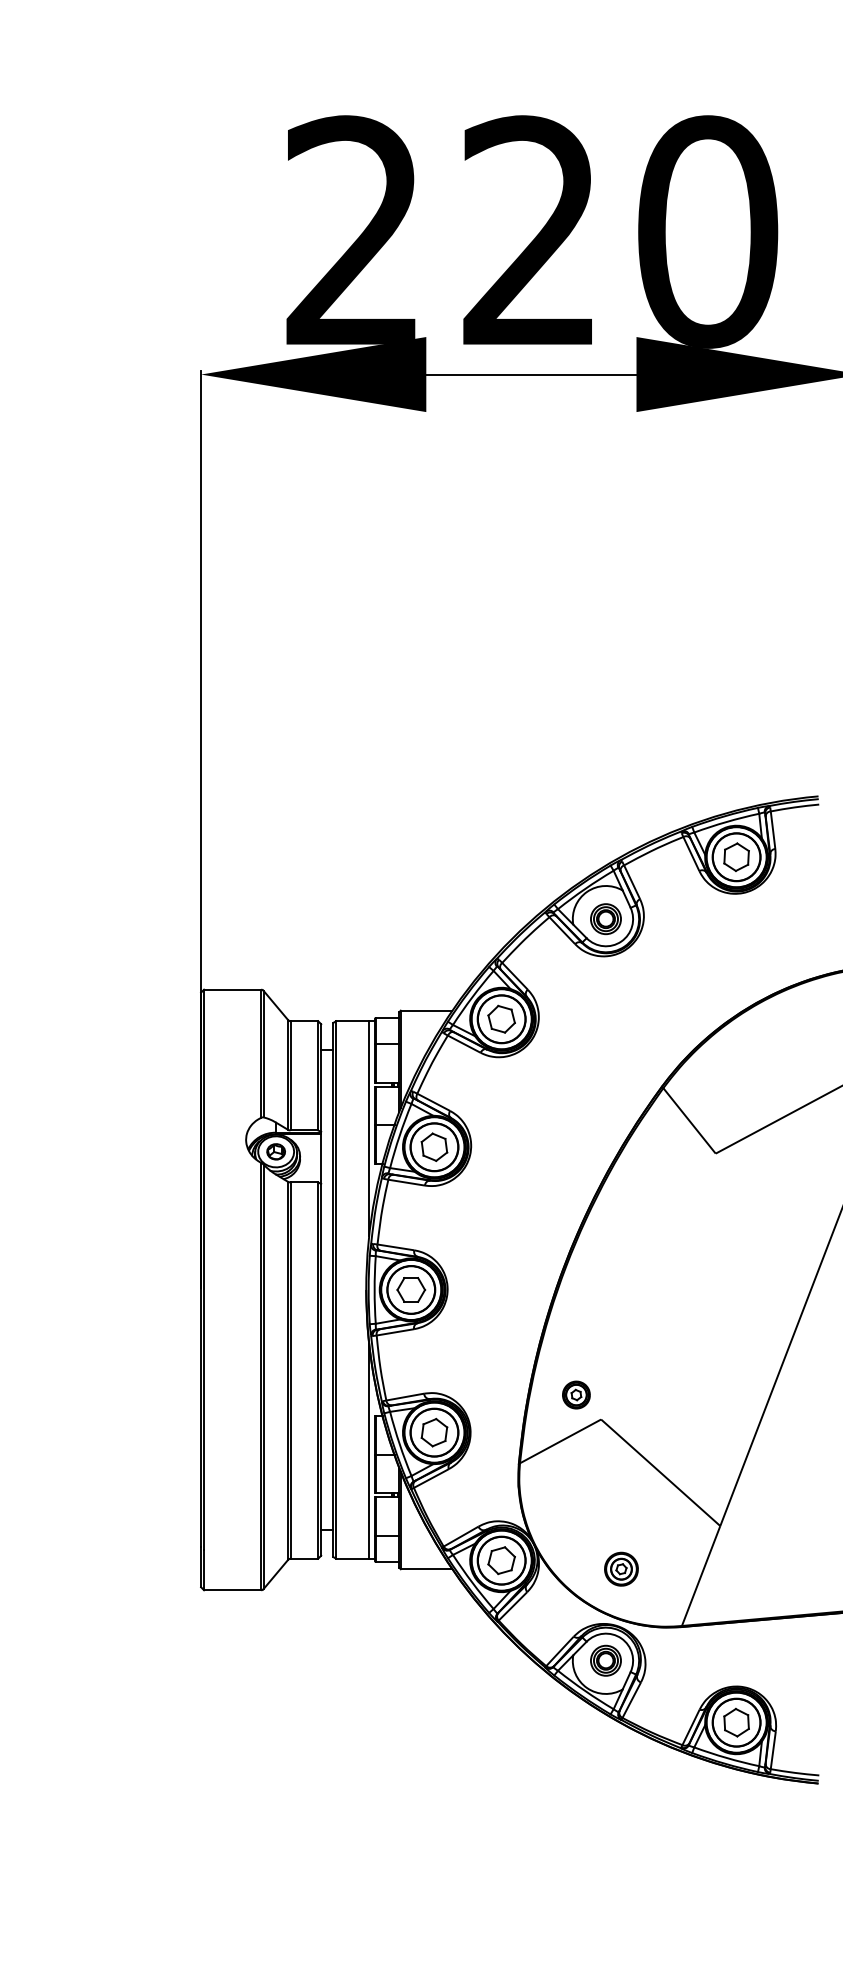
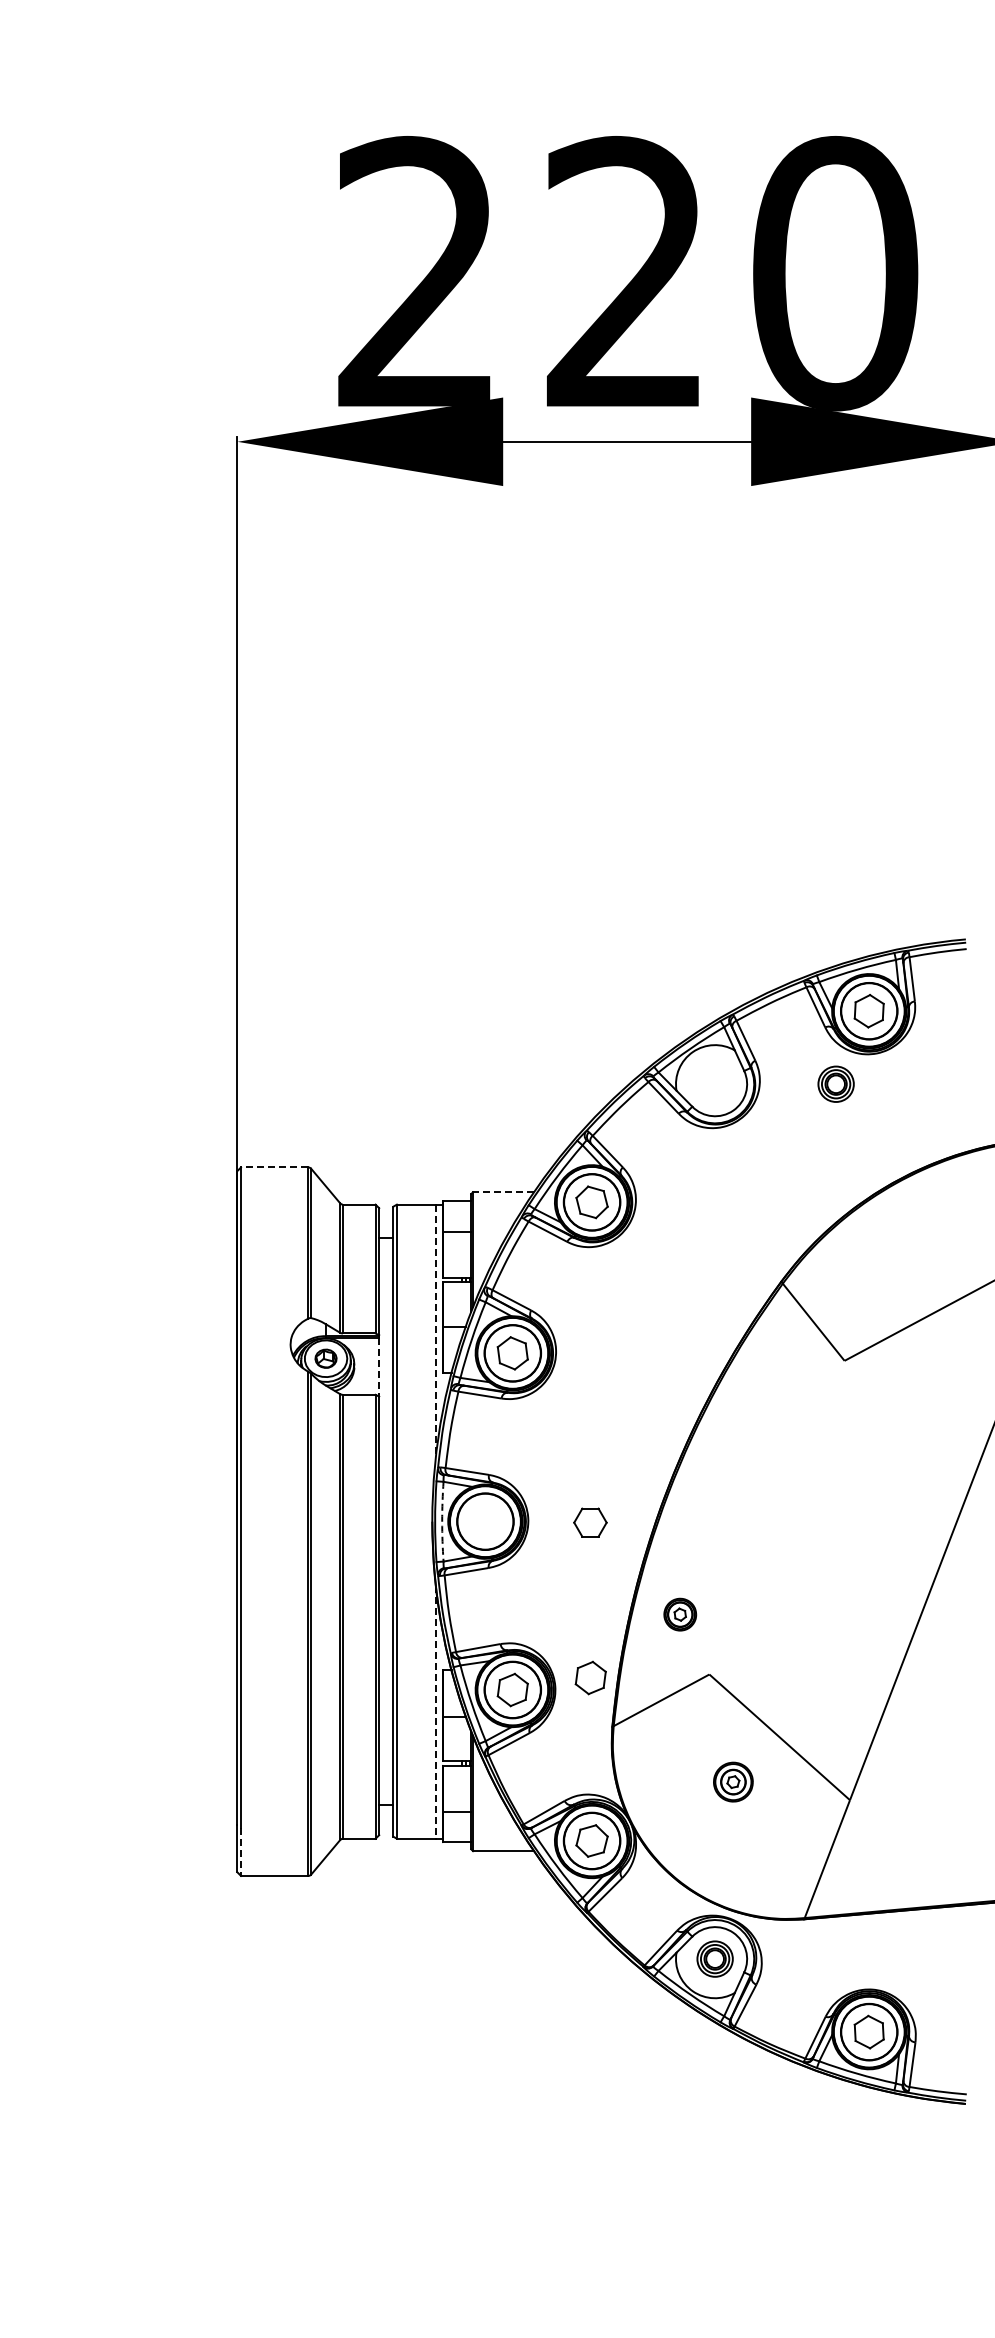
part: (605, 918) -> (835, 1083), moved
line: (232, 989) -> (274, 1167), solid -> dashed
line: (426, 1010) -> (503, 1192), solid -> dashed
line: (368, 1128) -> (435, 1331), solid -> dashed
line: (321, 1159) -> (379, 1367), solid -> dashed
arc: (374, 1289) -> (442, 1521), solid -> dashed
part: (411, 1289) -> (590, 1522), moved
part: (576, 1394) -> (680, 1614), moved
part: (500, 1422) -> (590, 1677), added
line: (368, 1451) -> (435, 1712), solid -> dashed
part: (621, 1568) -> (733, 1781), moved
line: (204, 1570) -> (241, 1852), solid -> dashed

